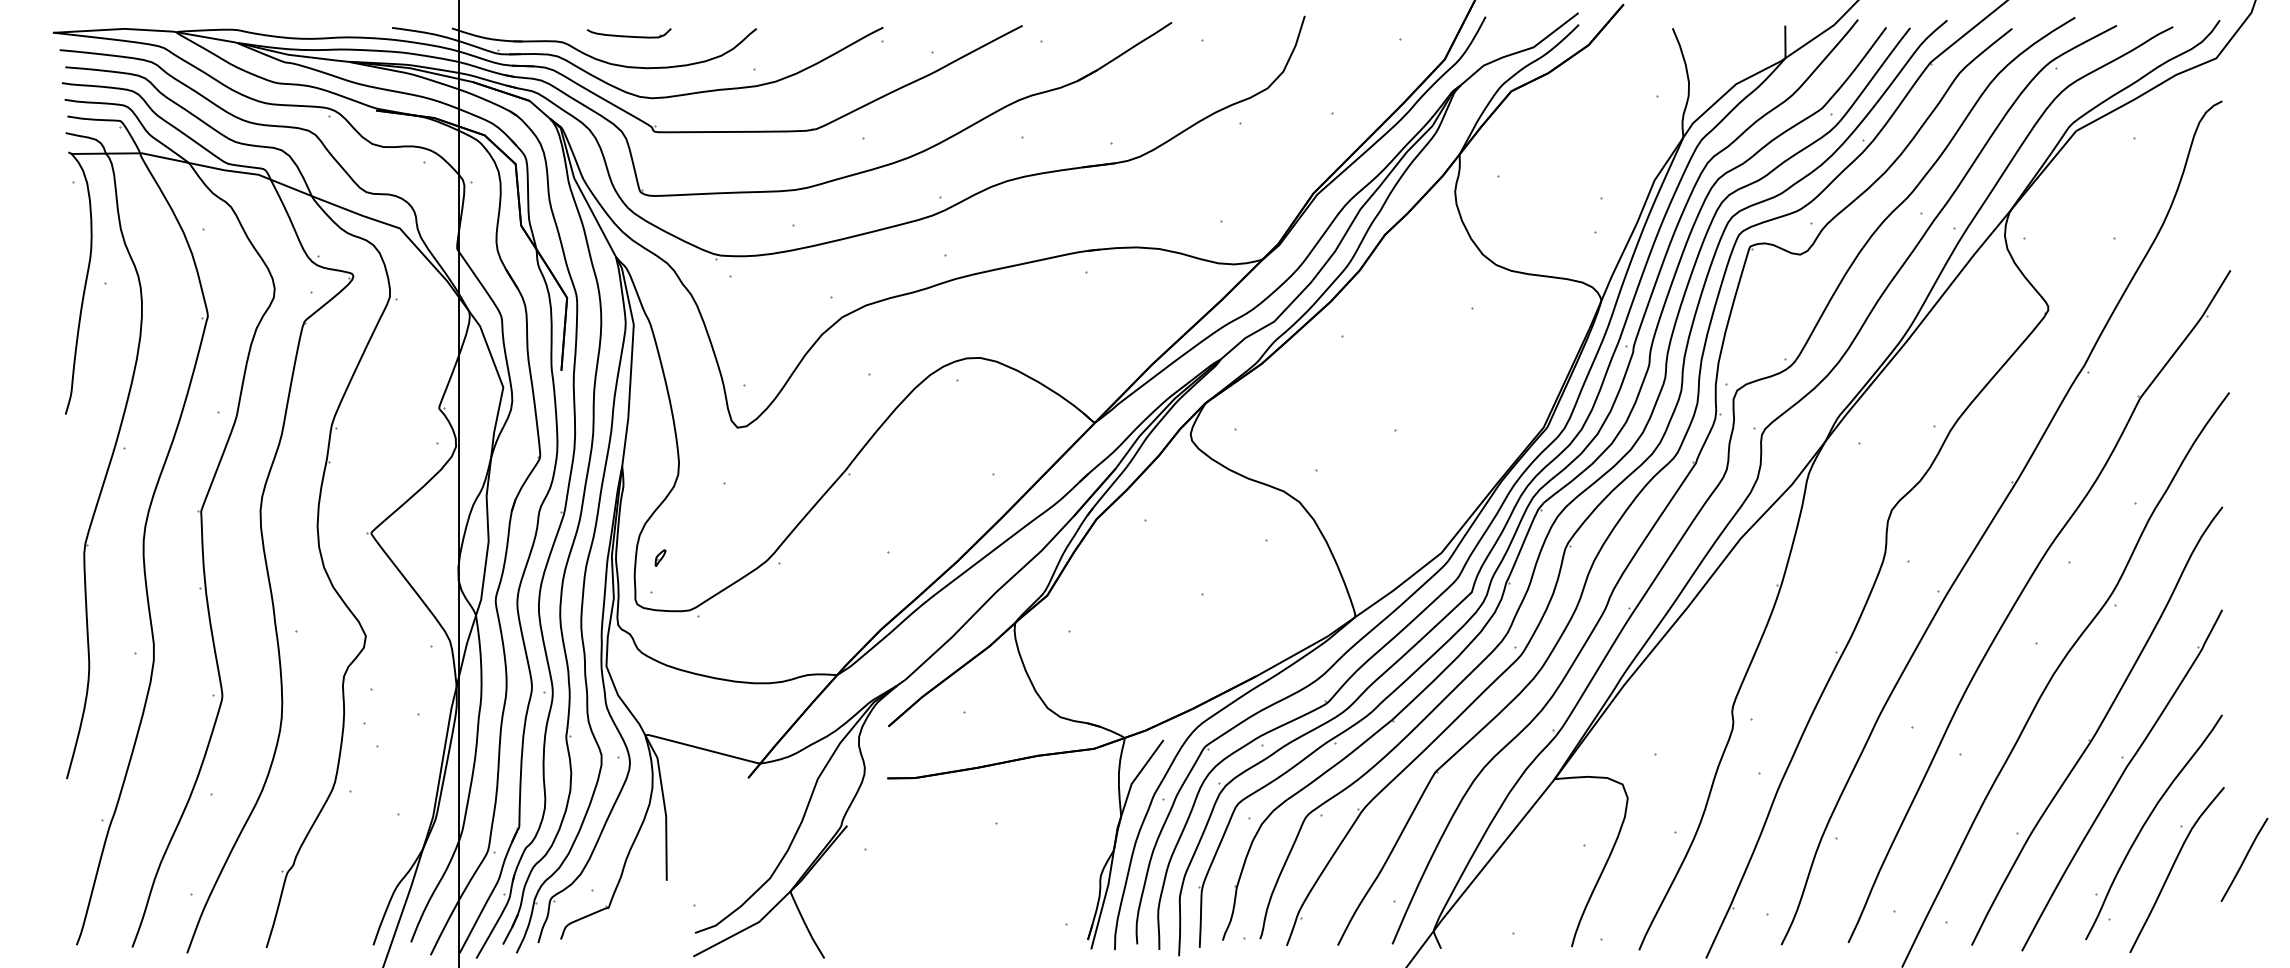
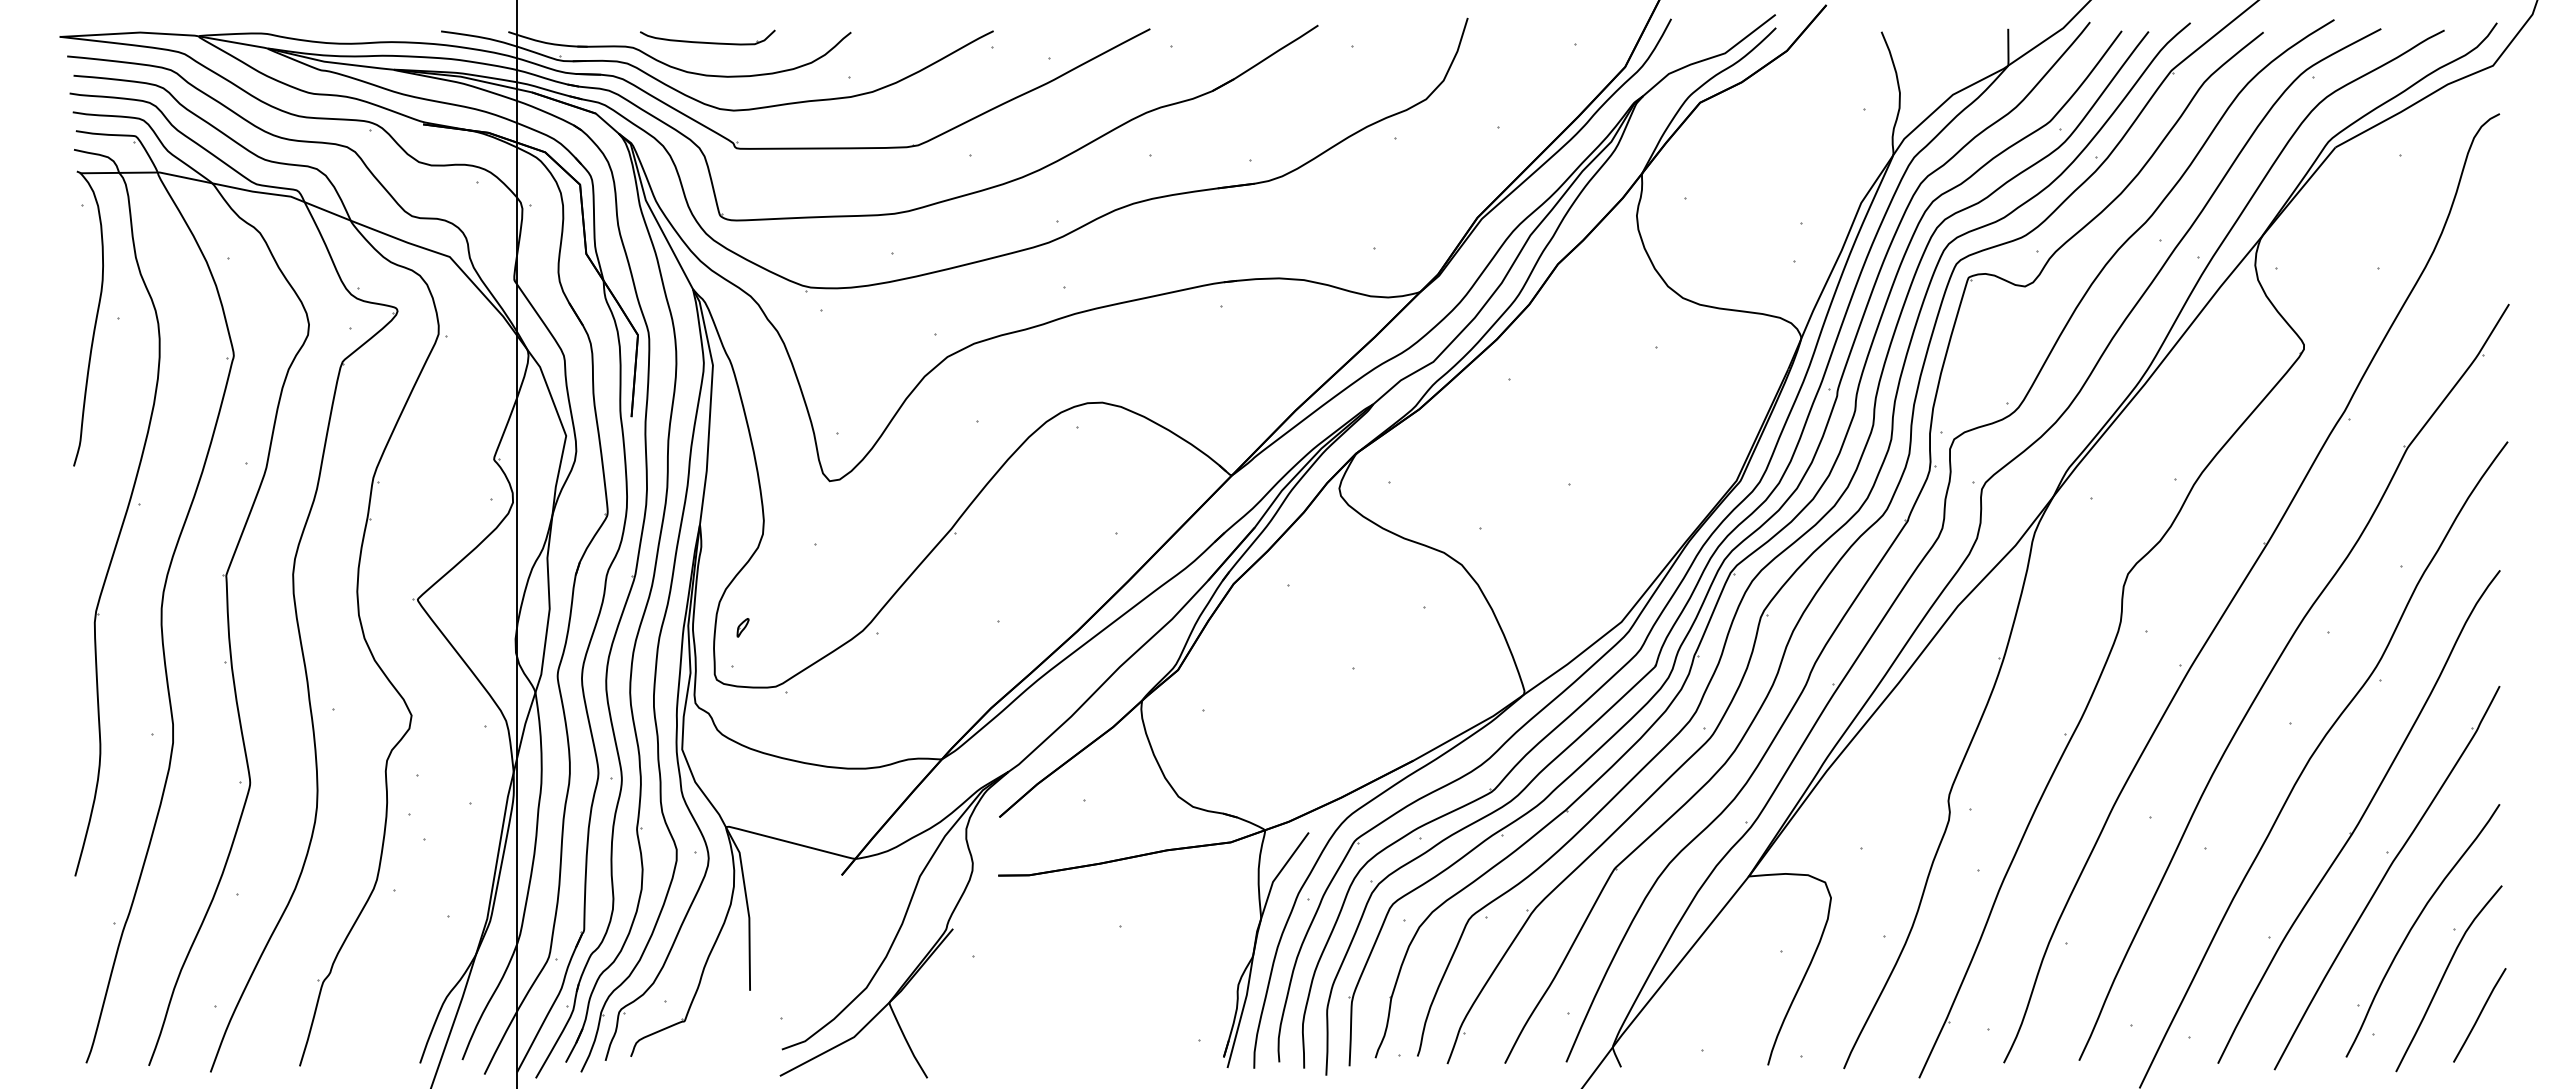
part: (628, 33) -> (707, 37), size x1.43
line: (2244, 860) -> (2479, 1015), moved

